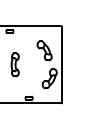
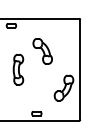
part: (44, 50) -> (42, 50), moved

